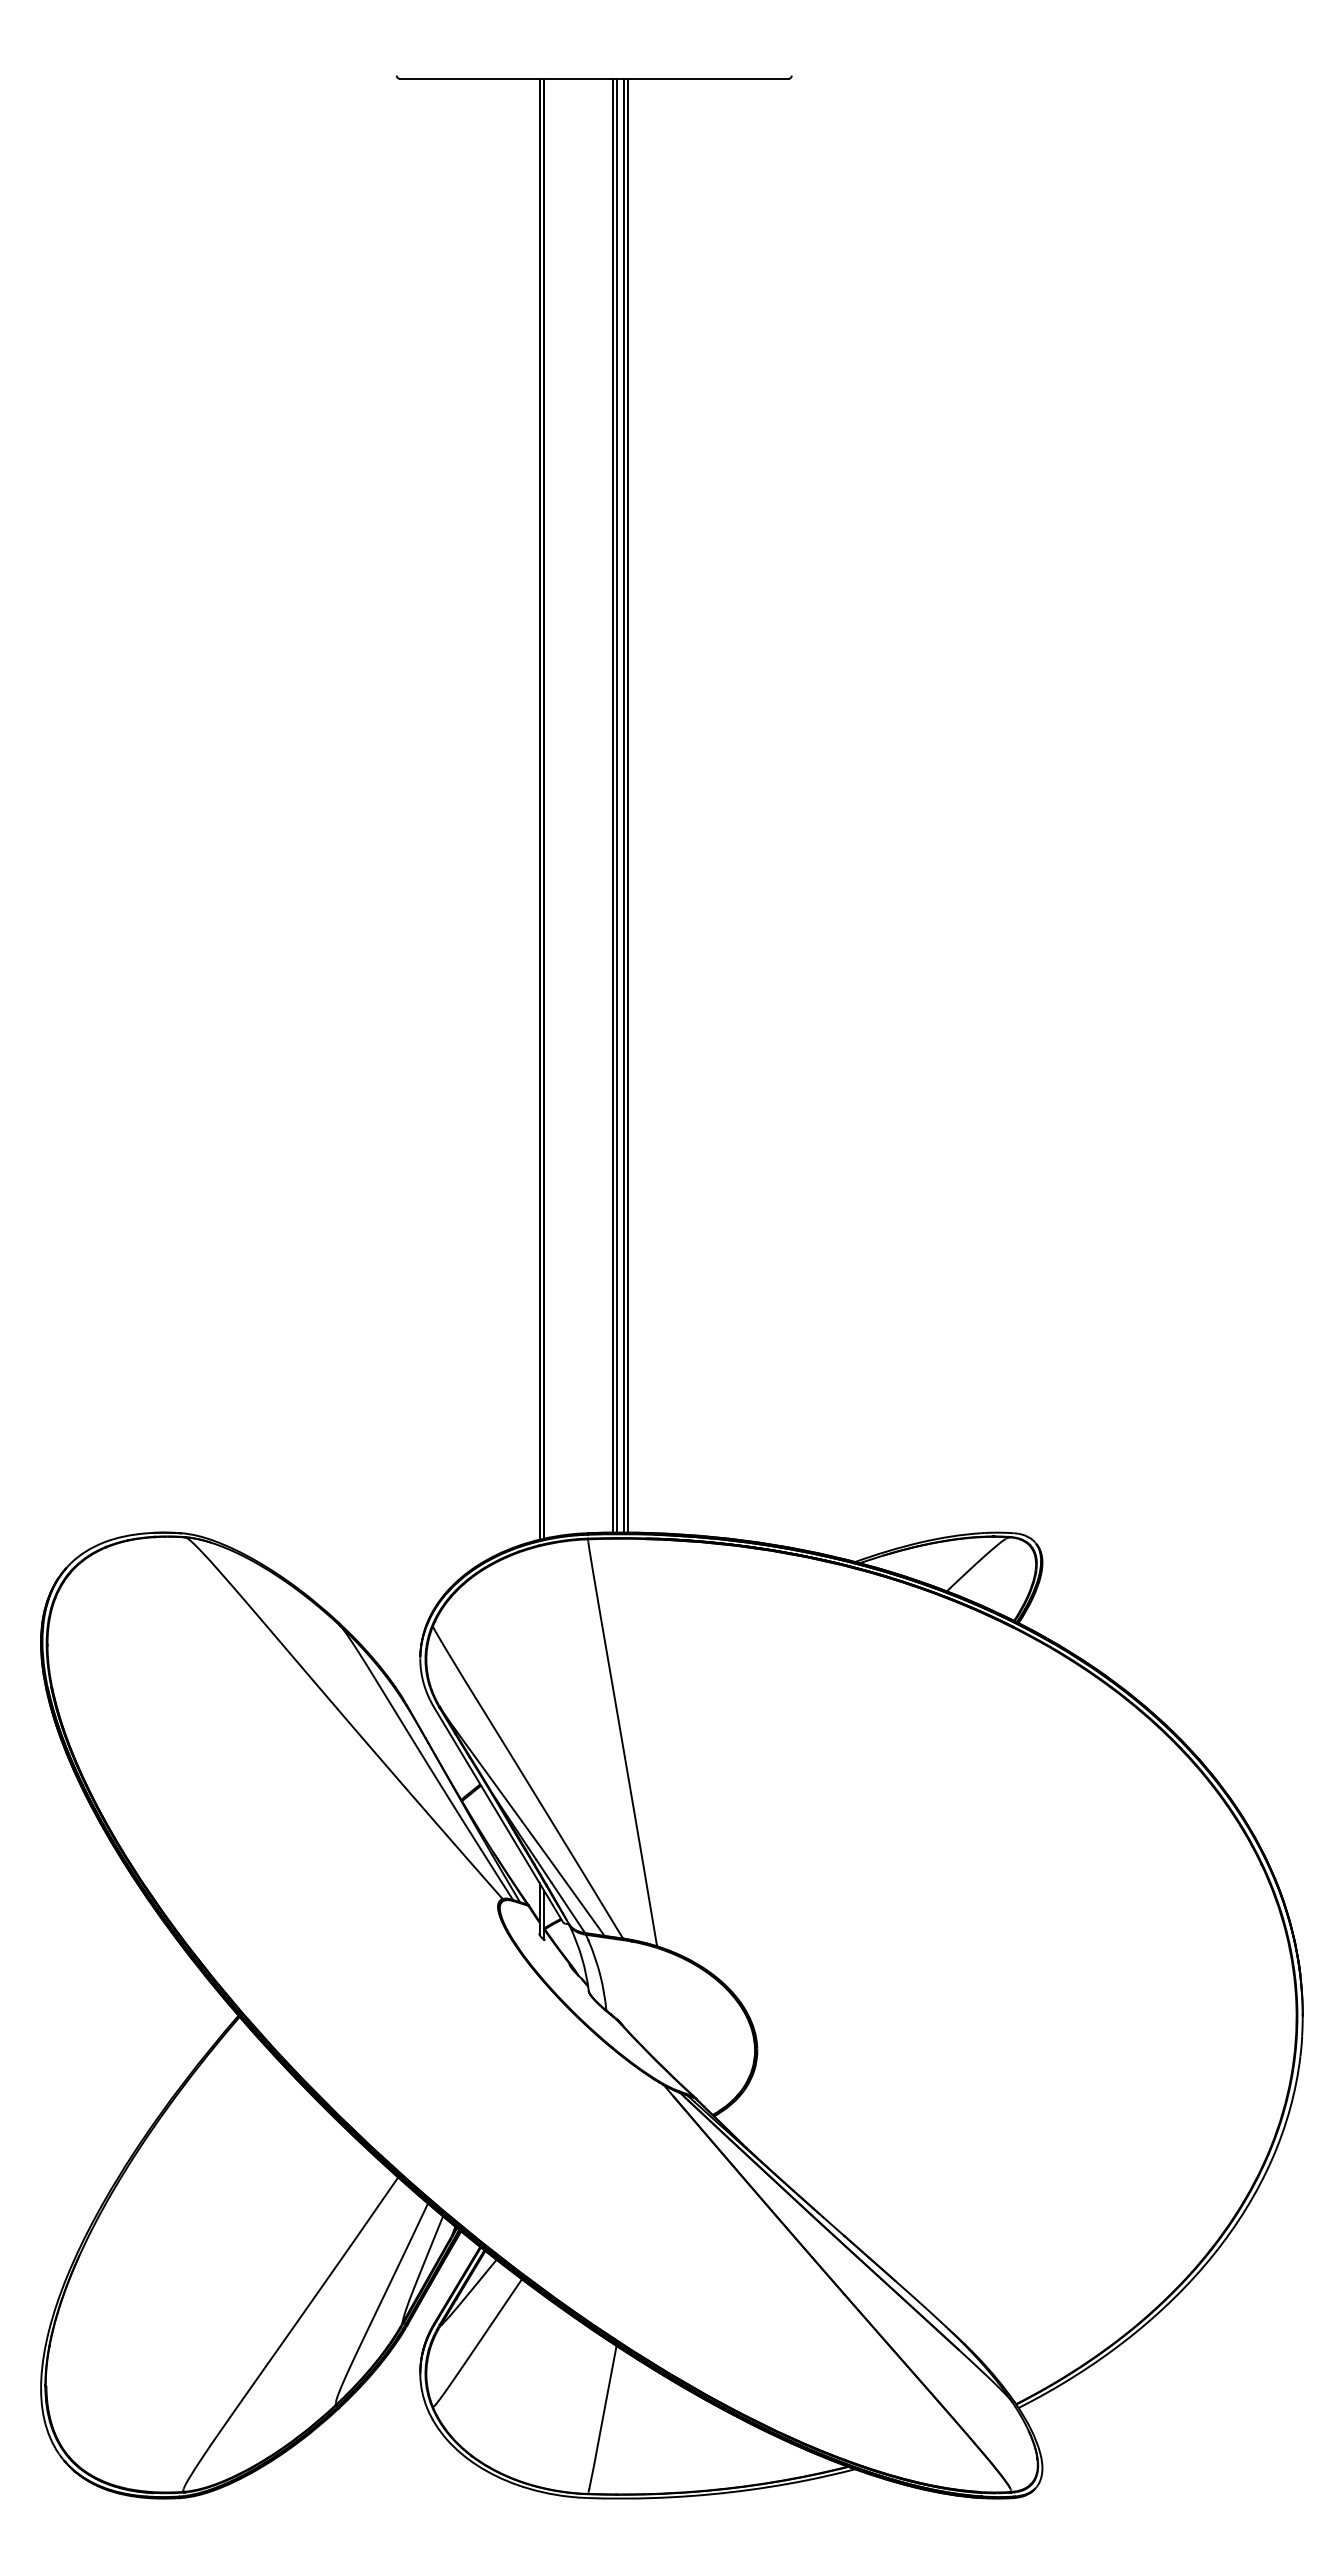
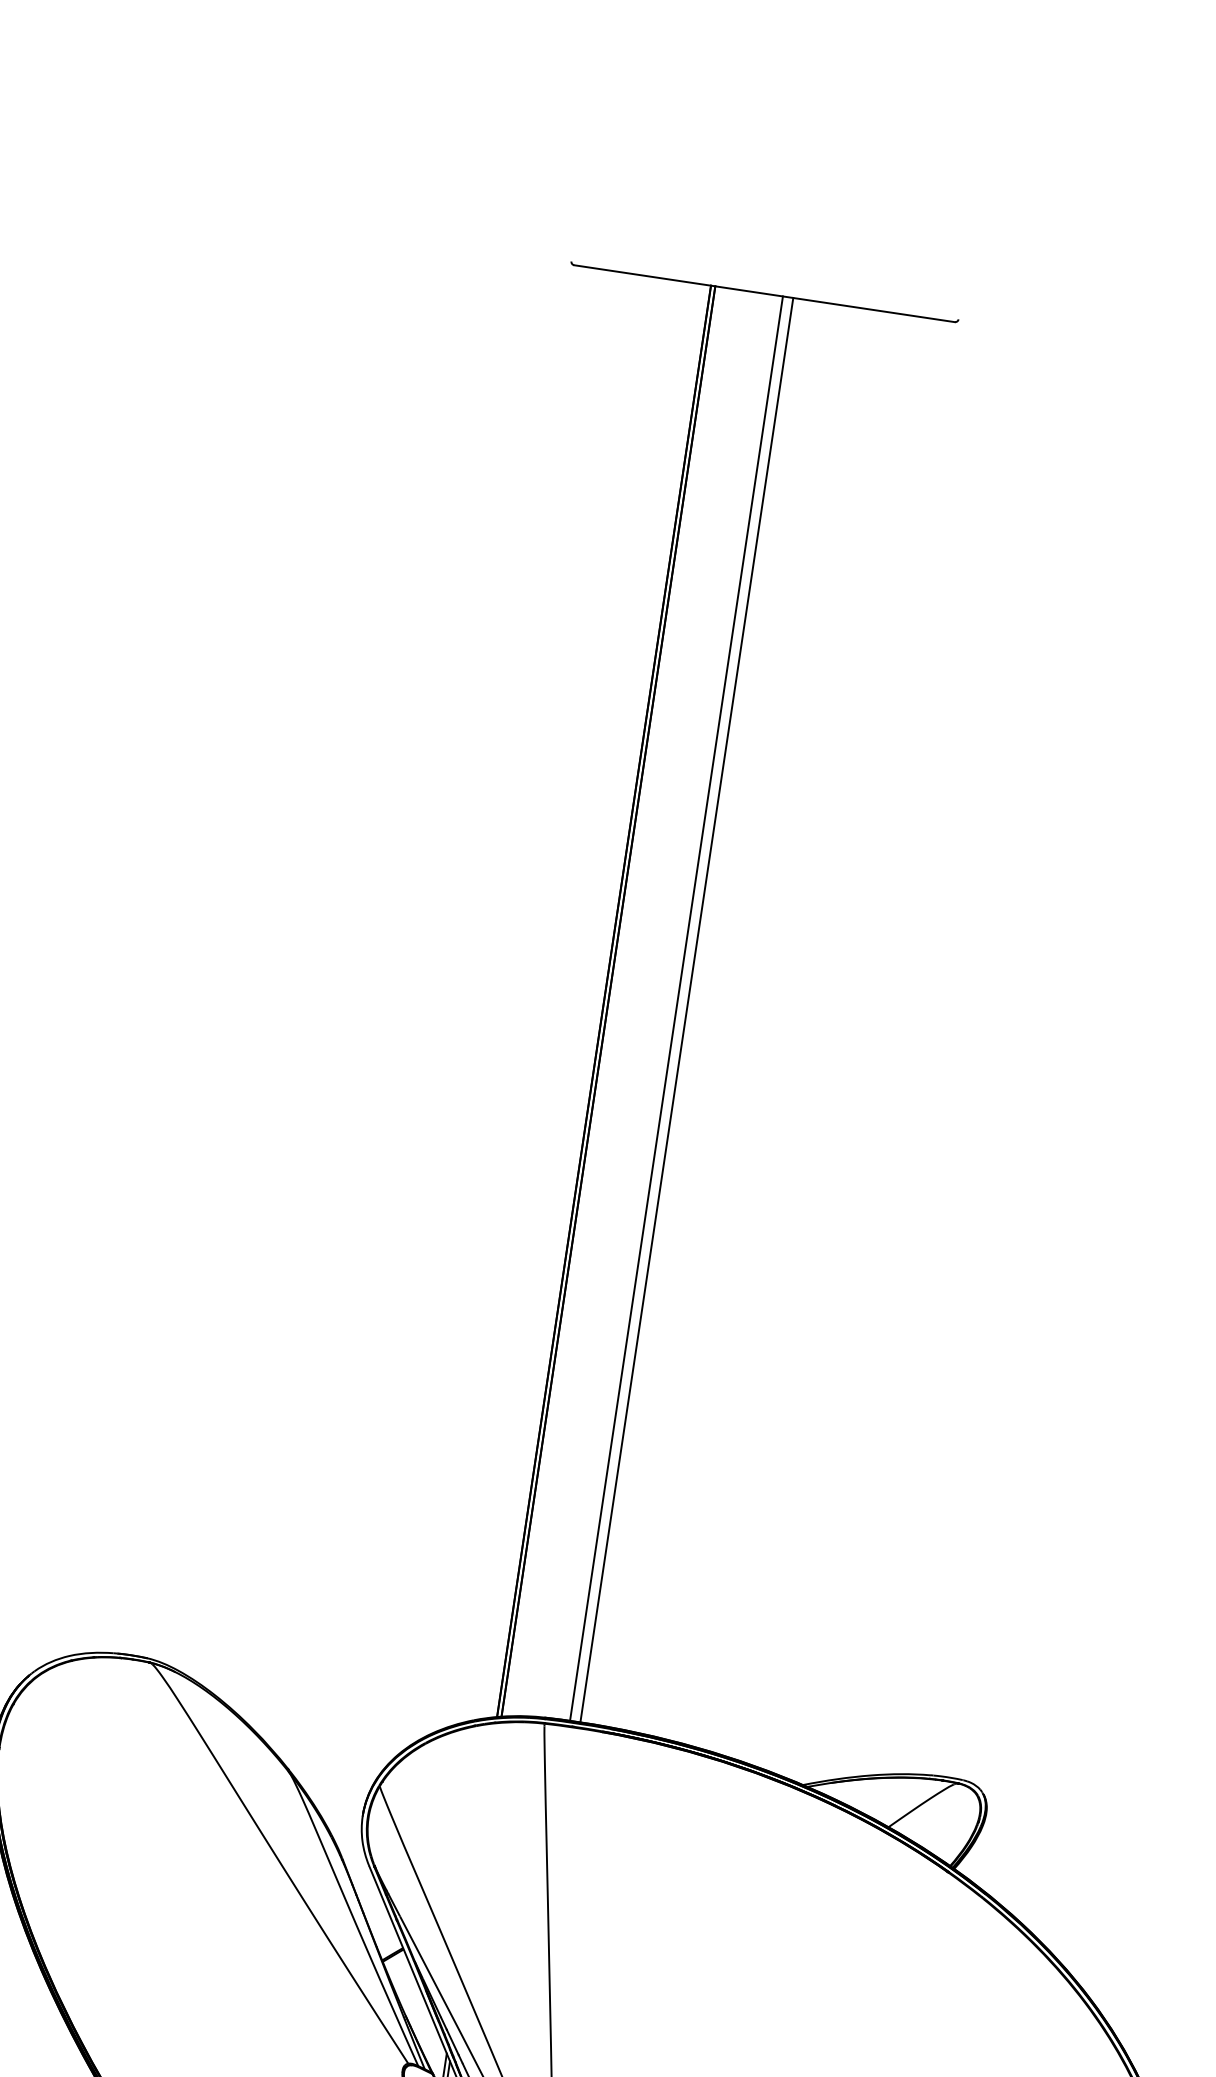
line: (617, 805) -> (680, 1009), removed
line: (628, 805) -> (691, 1010), removed

